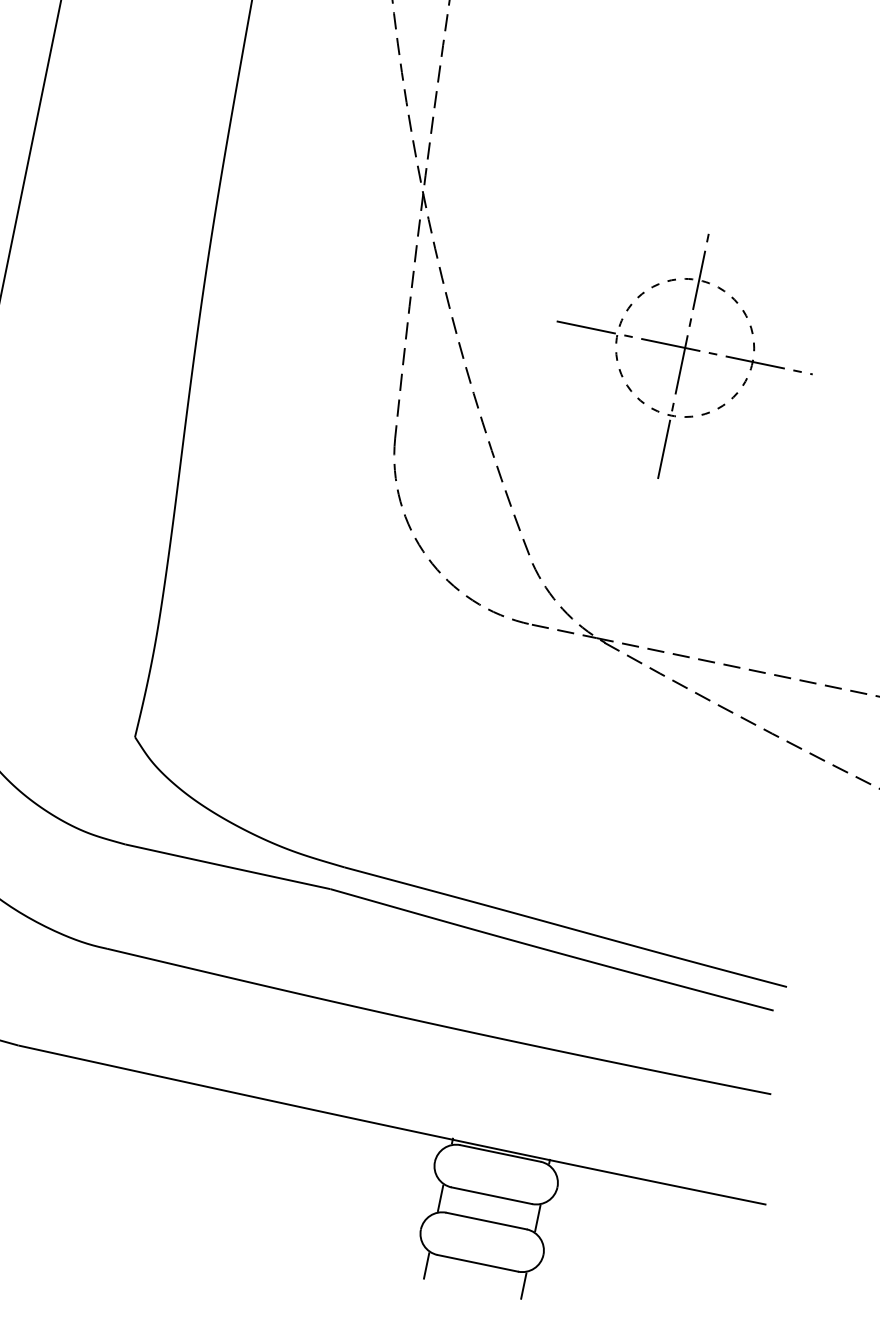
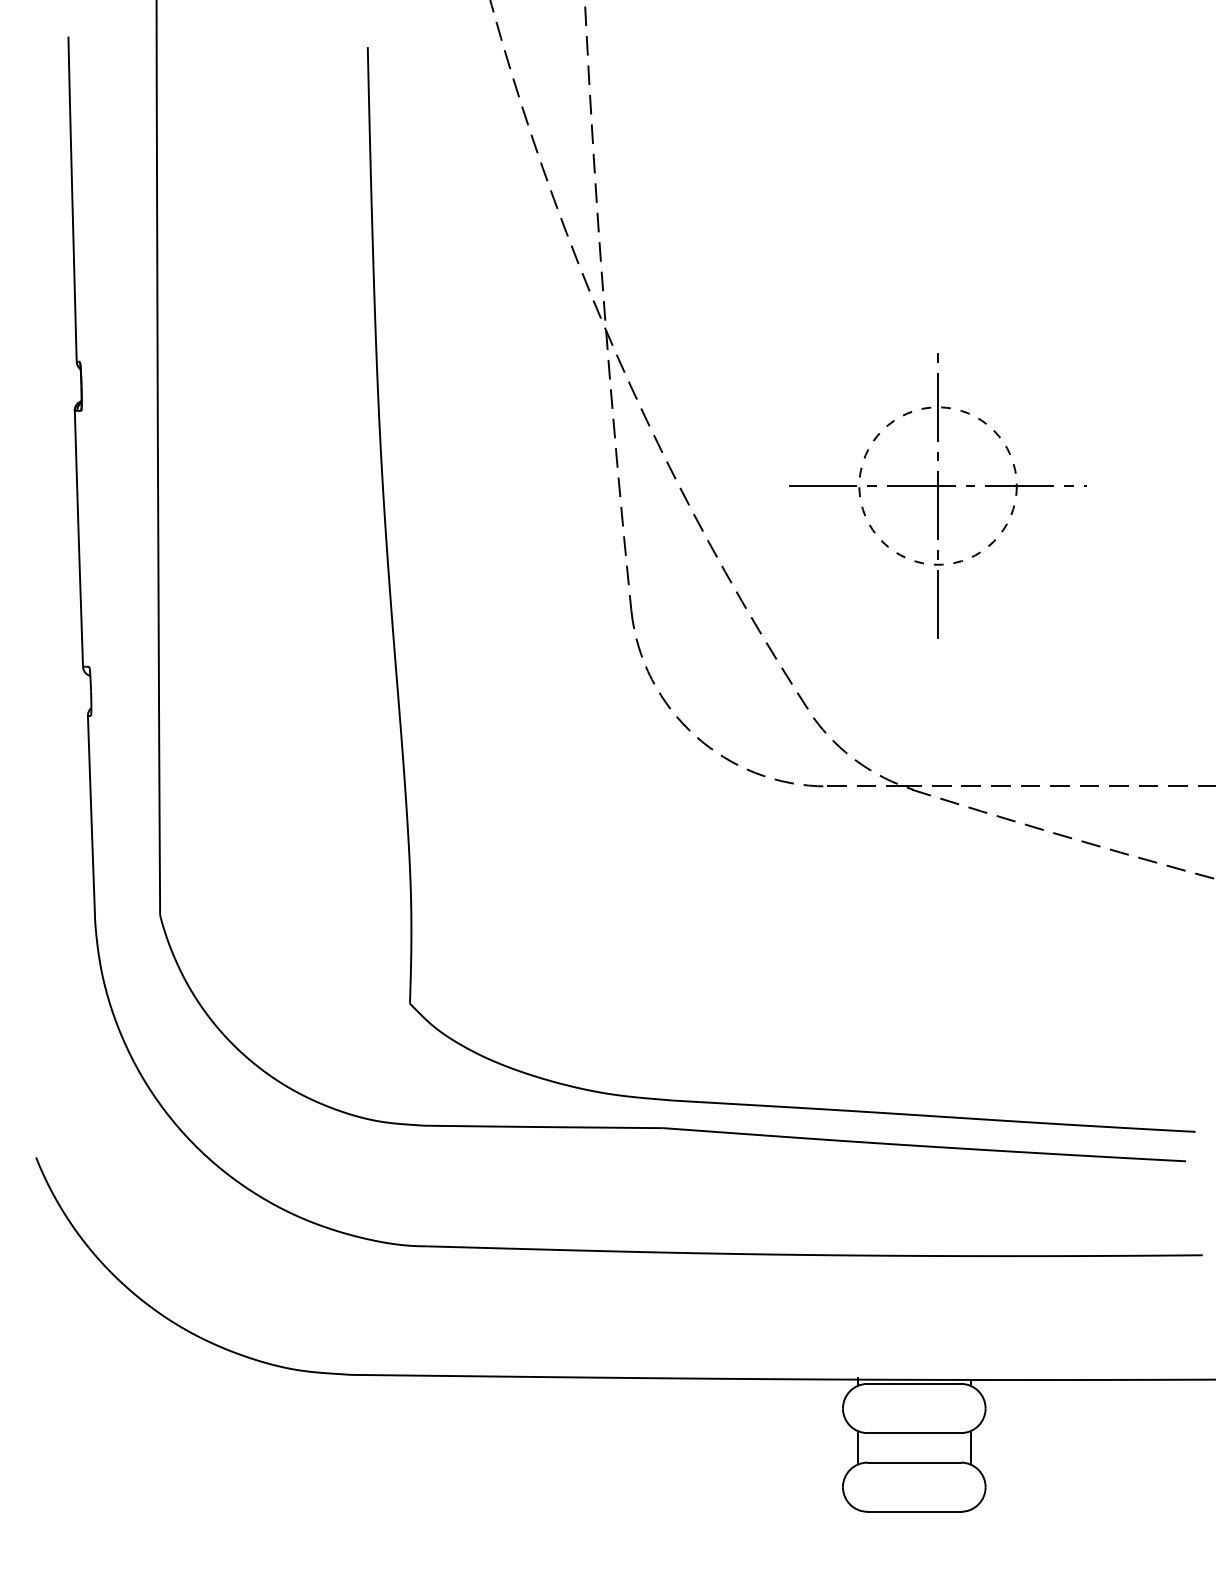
part: (682, 355) -> (937, 495), moved
line: (426, 1265) -> (857, 1526), removed
line: (523, 1285) -> (970, 1526), removed

